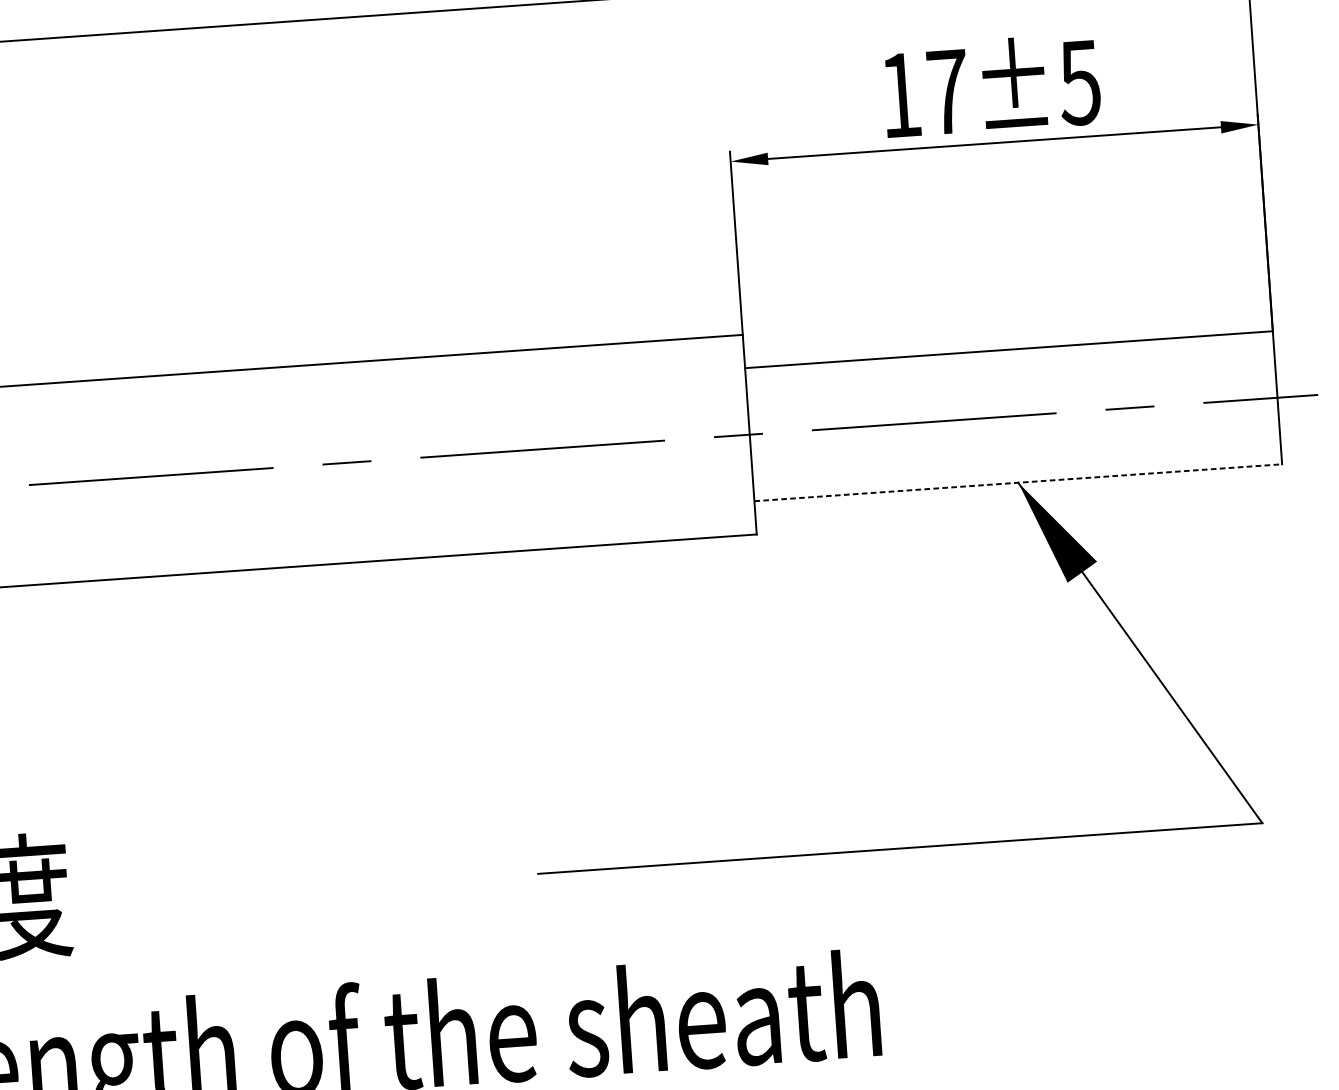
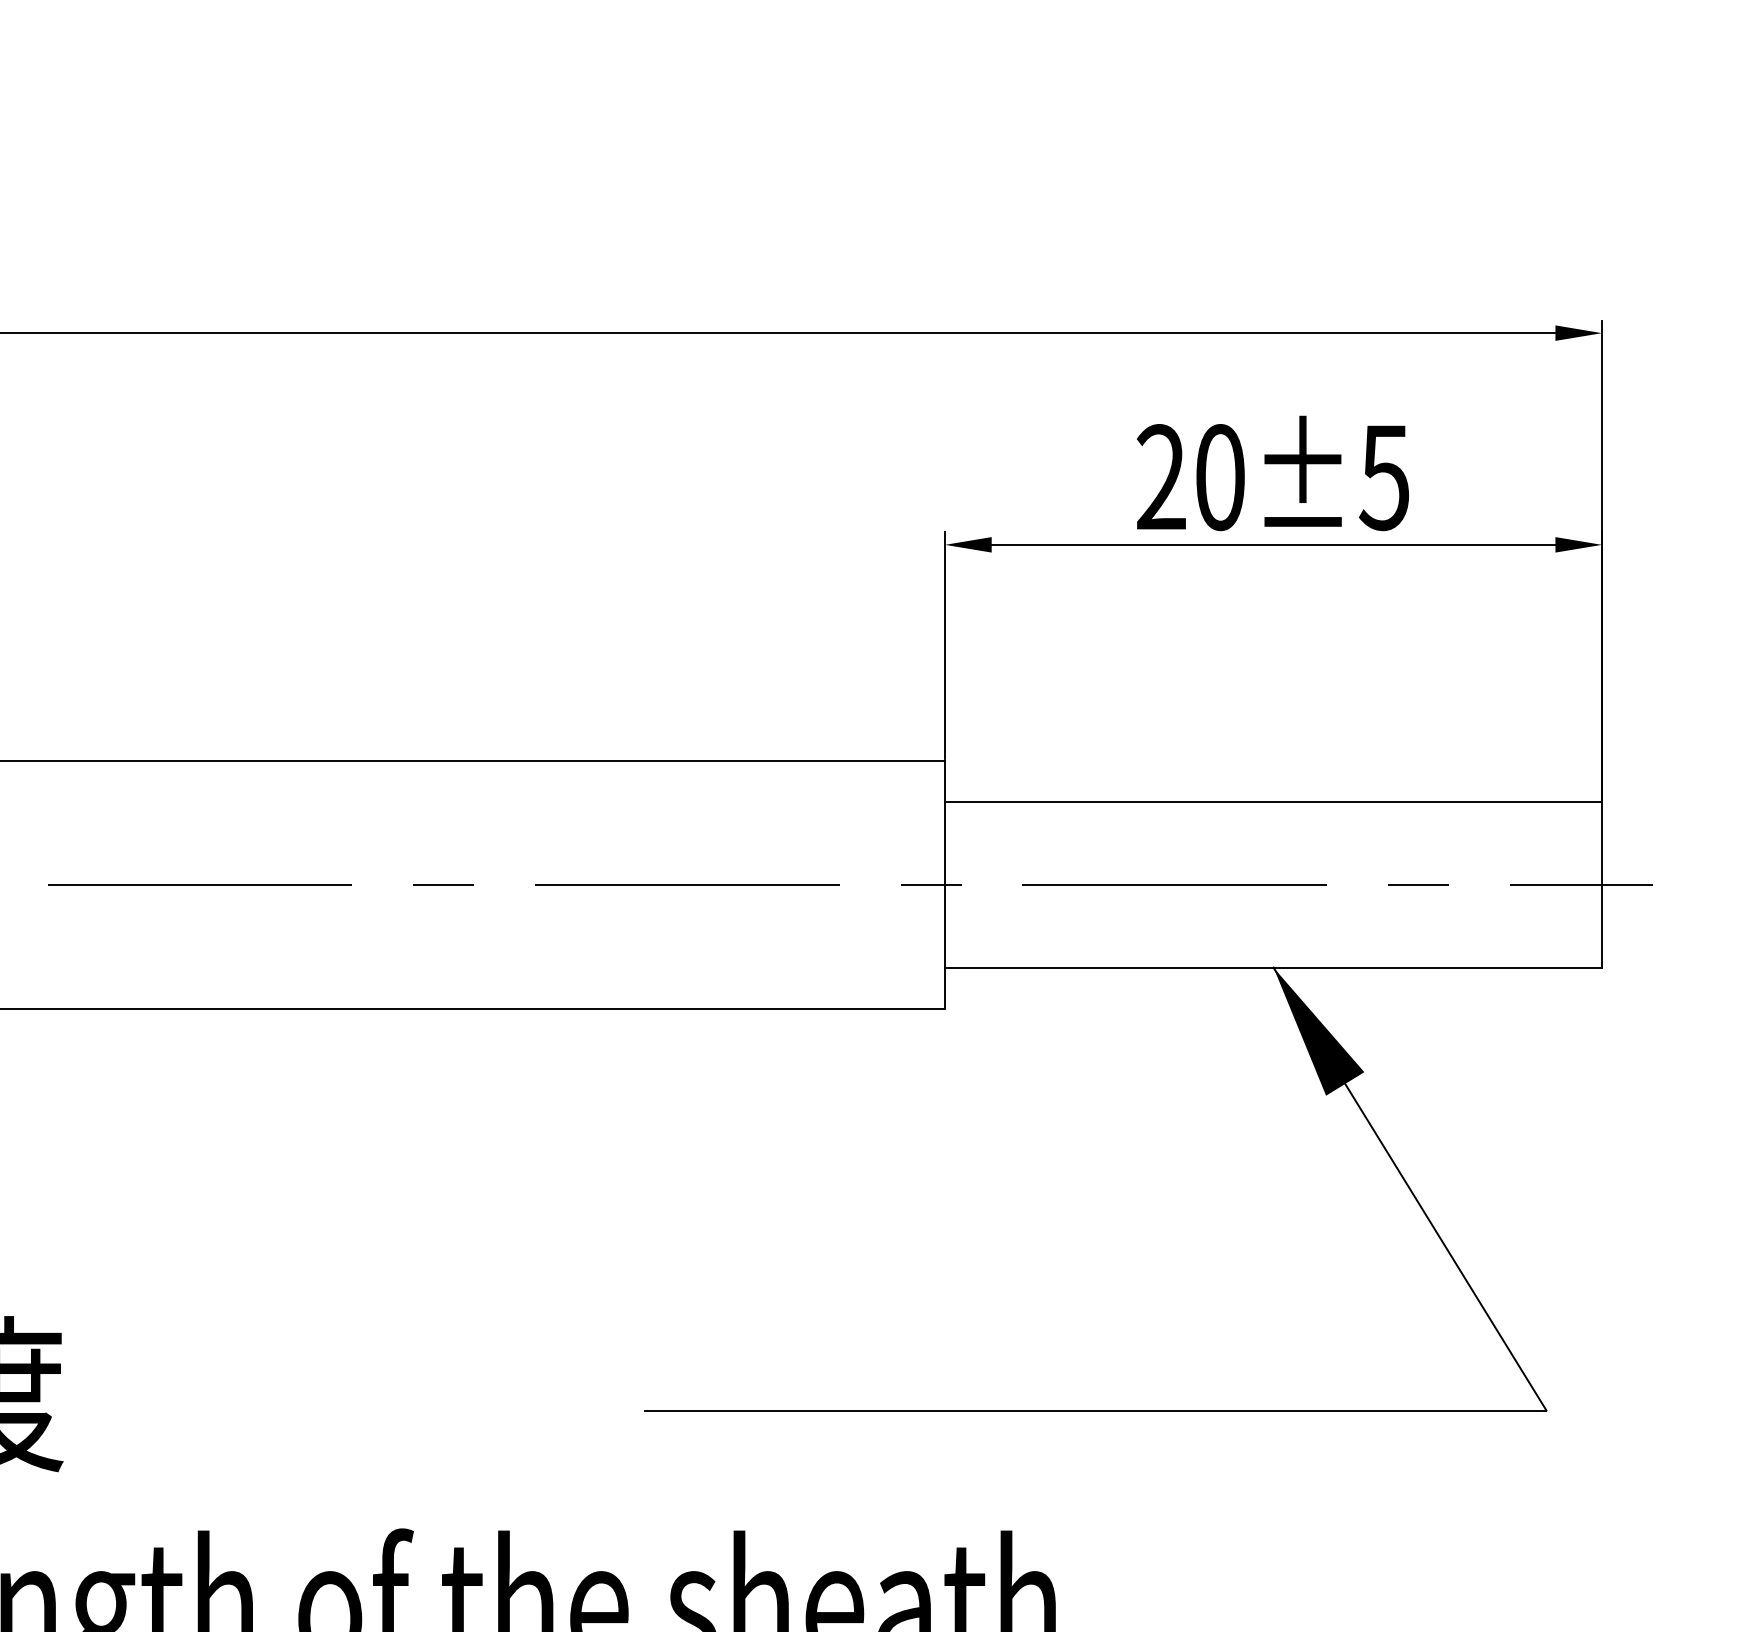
text: (924, 93) -> (1190, 477), 17±5 -> 20±5
line: (1019, 482) -> (1274, 967), dashed -> solid

